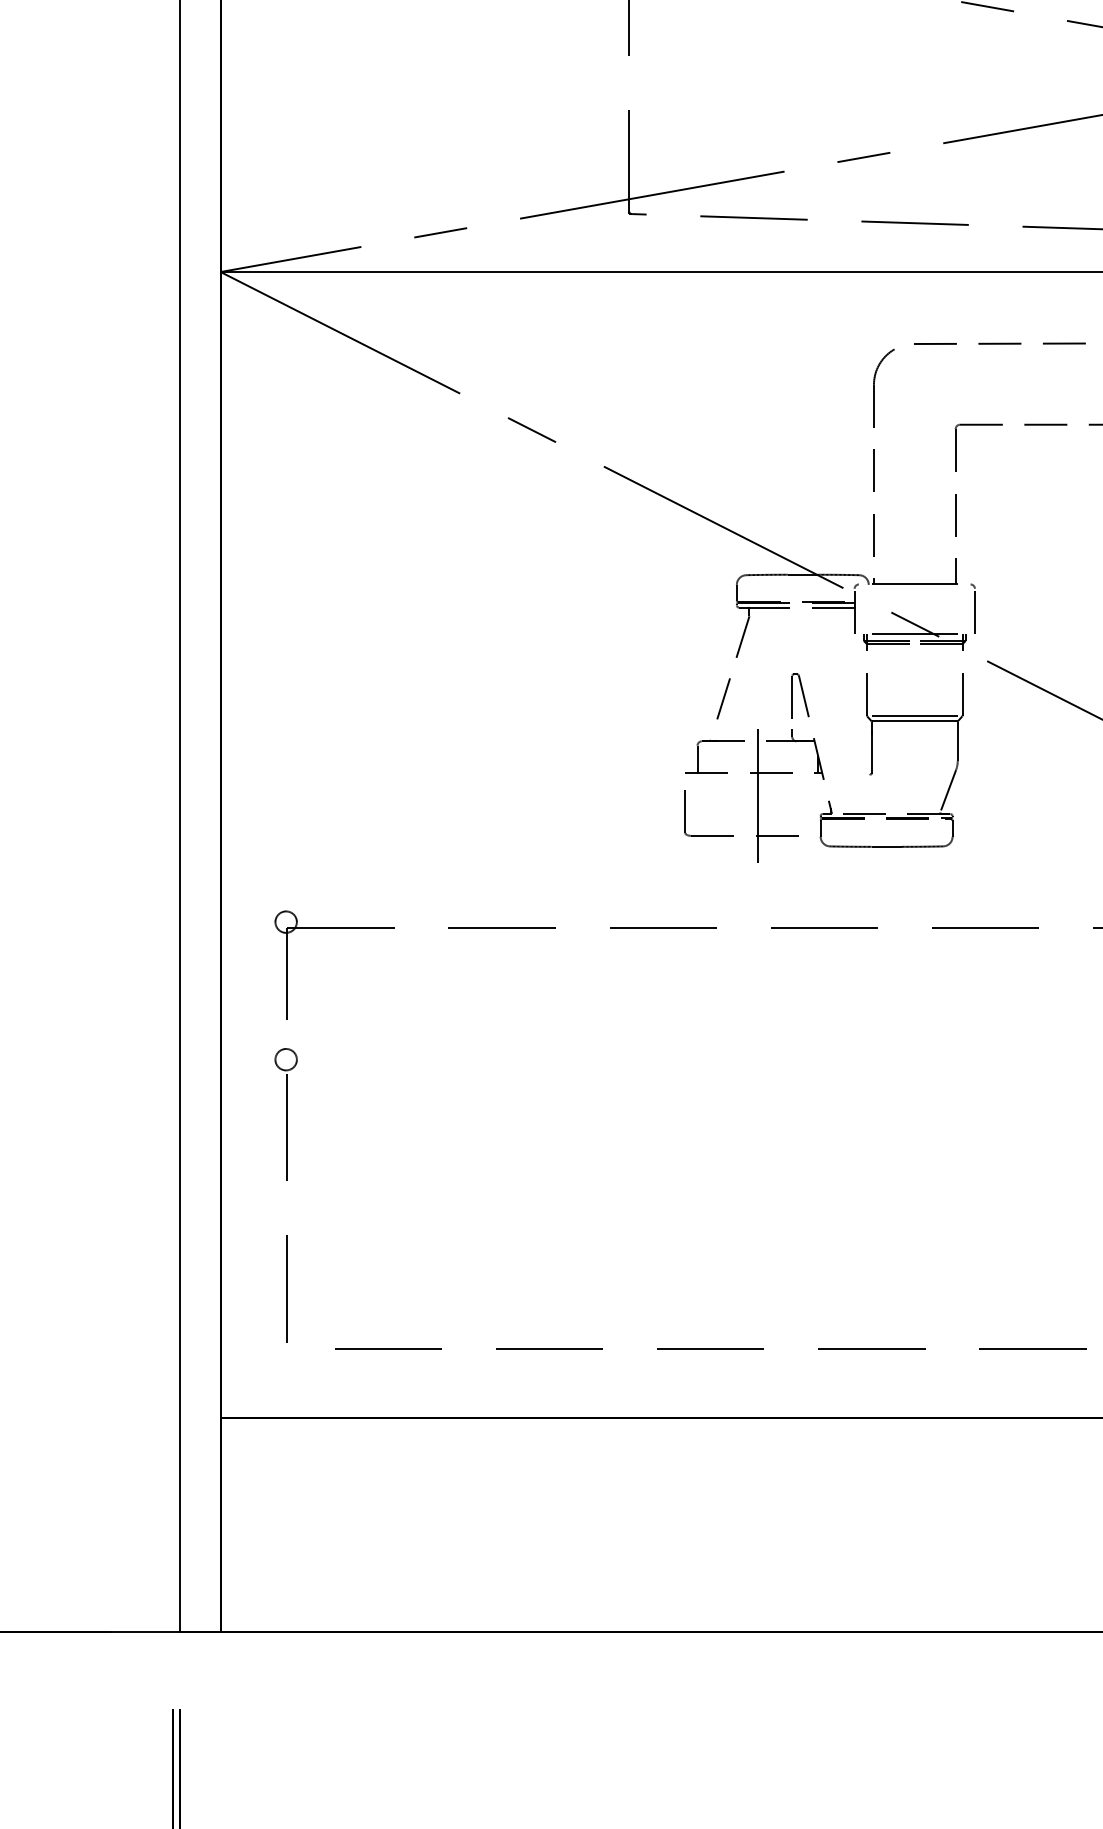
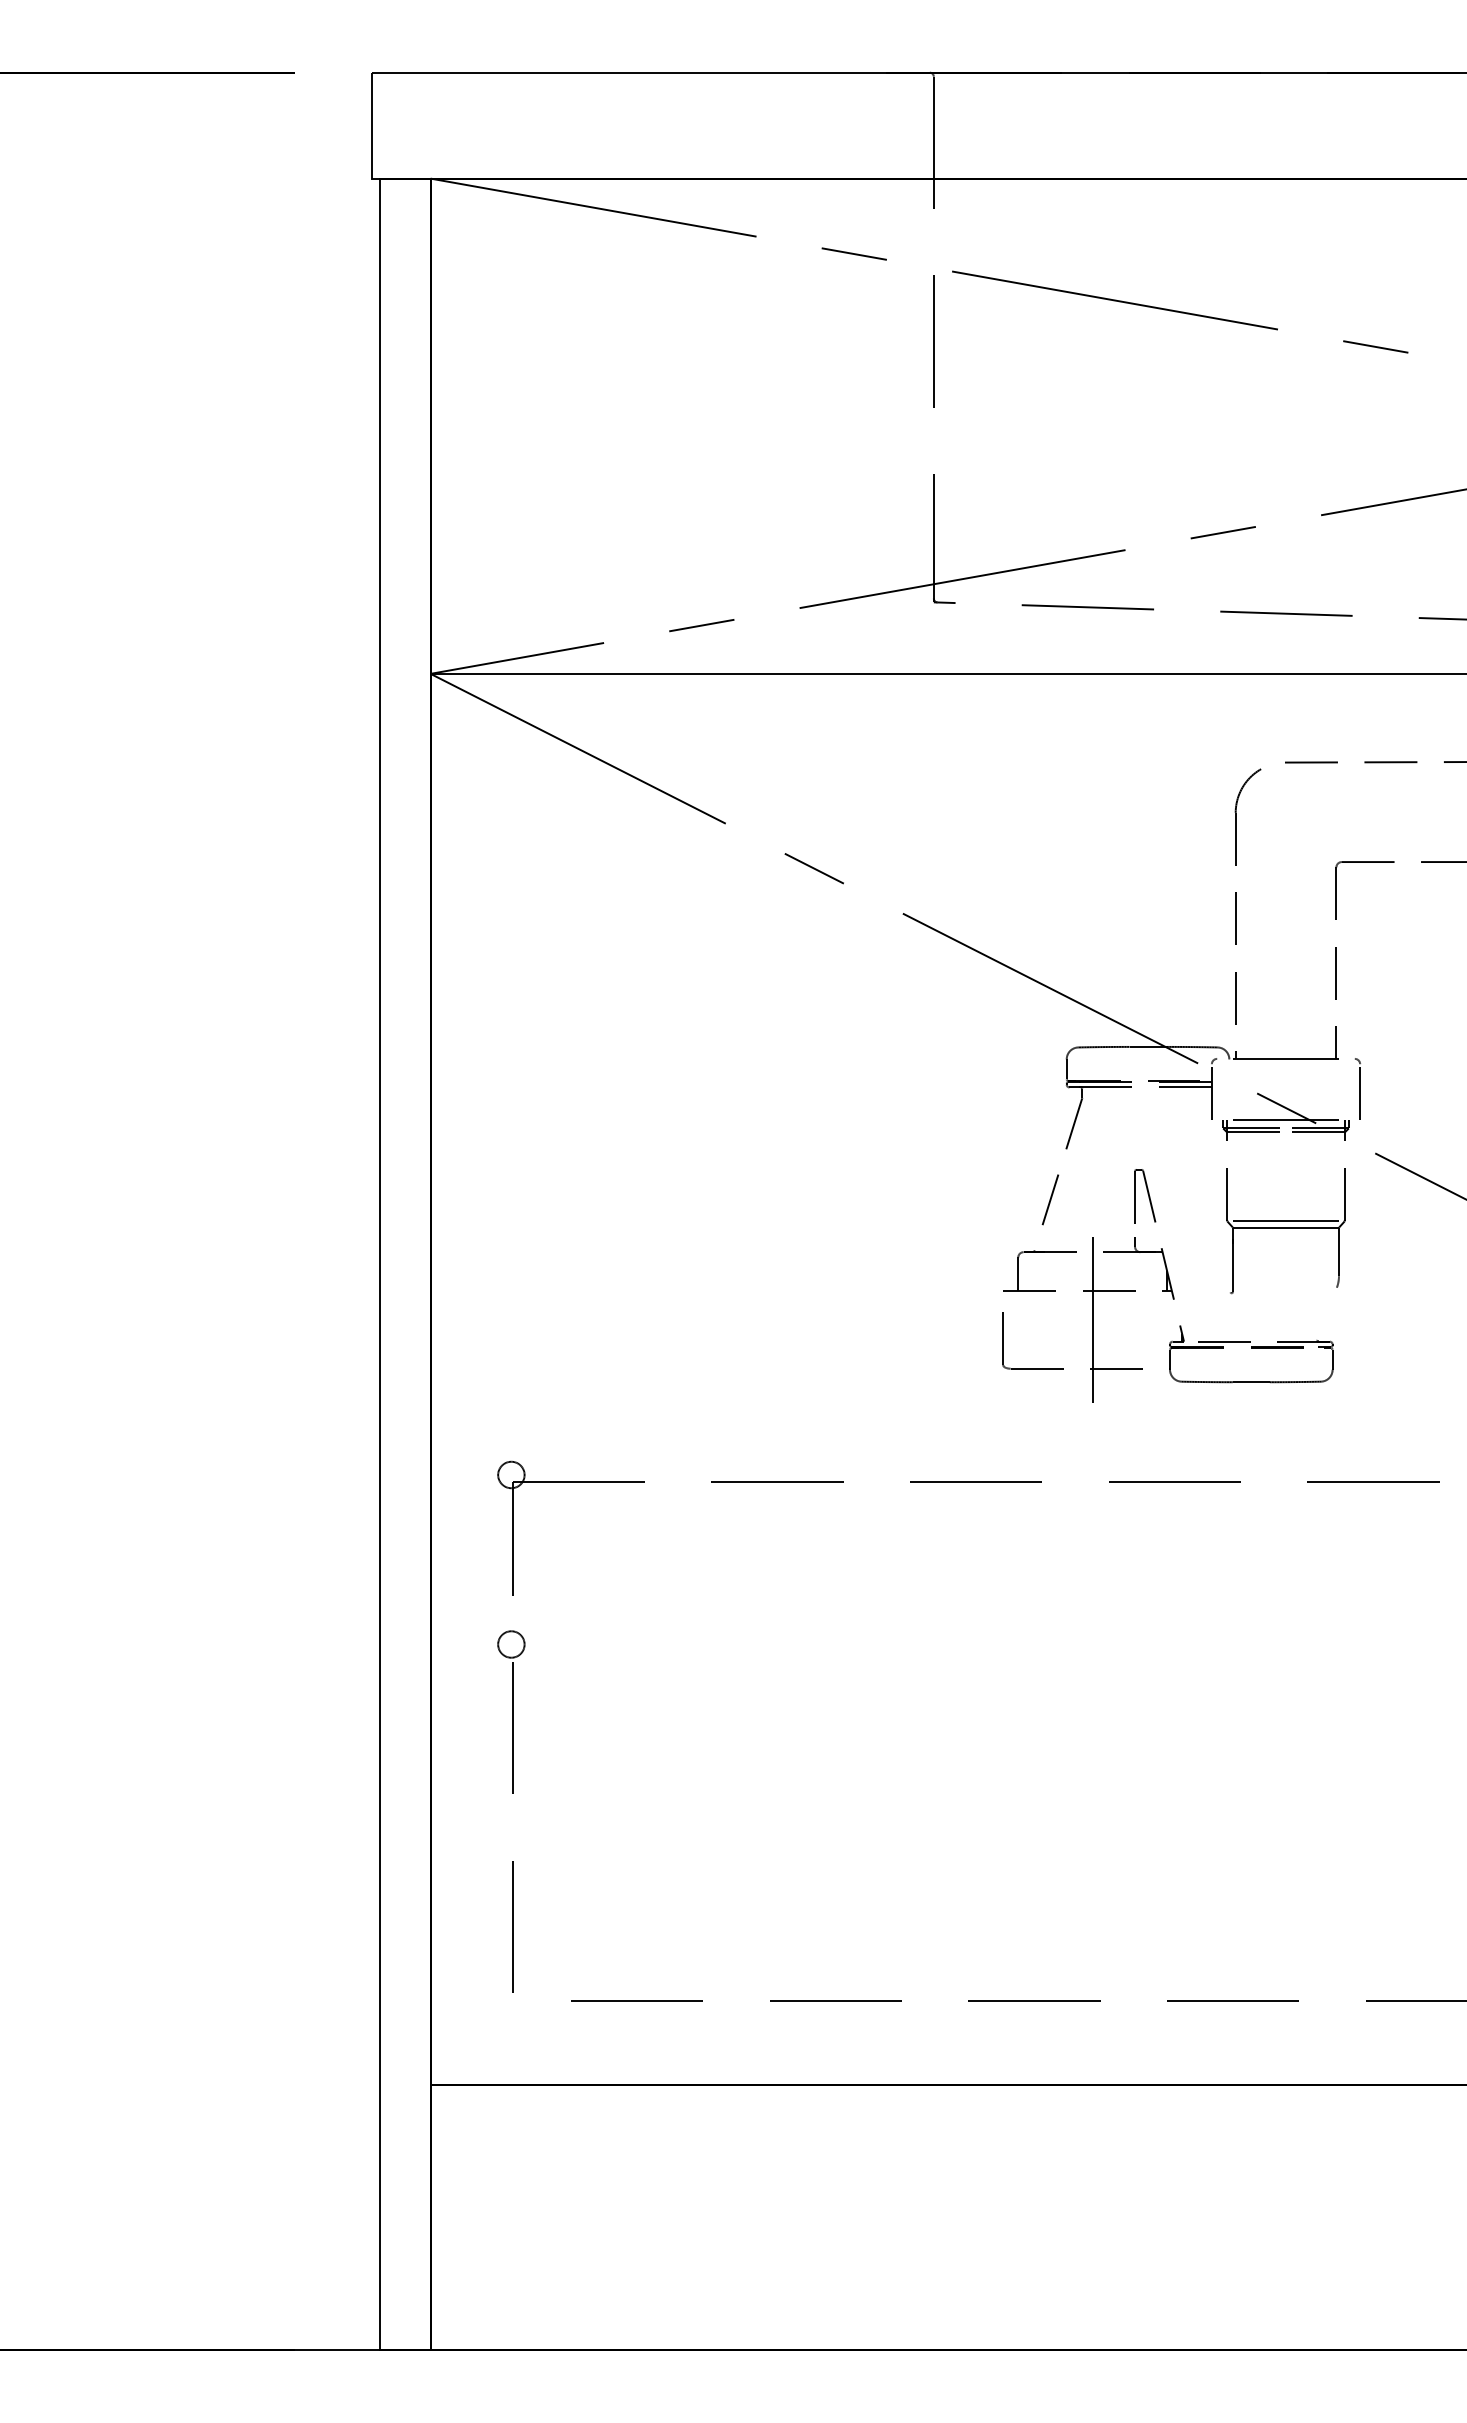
line: (947, 791) -> (1326, 1313), removed

